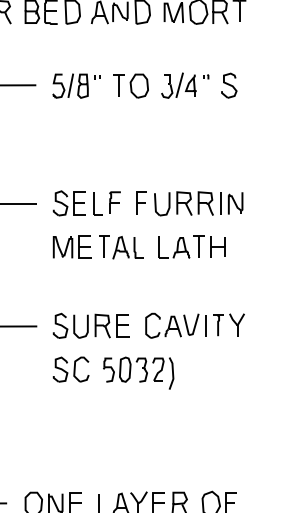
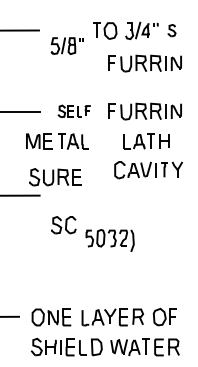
part: (228, 85) -> (171, 30), size x0.7
part: (75, 86) -> (66, 46), moved
part: (188, 133) -> (144, 63), added
part: (86, 203) -> (74, 111), size x0.7
part: (98, 247) -> (57, 141), moved
part: (91, 326) -> (55, 177), moved
part: (194, 326) -> (148, 170), moved
part: (137, 372) -> (109, 240), moved

